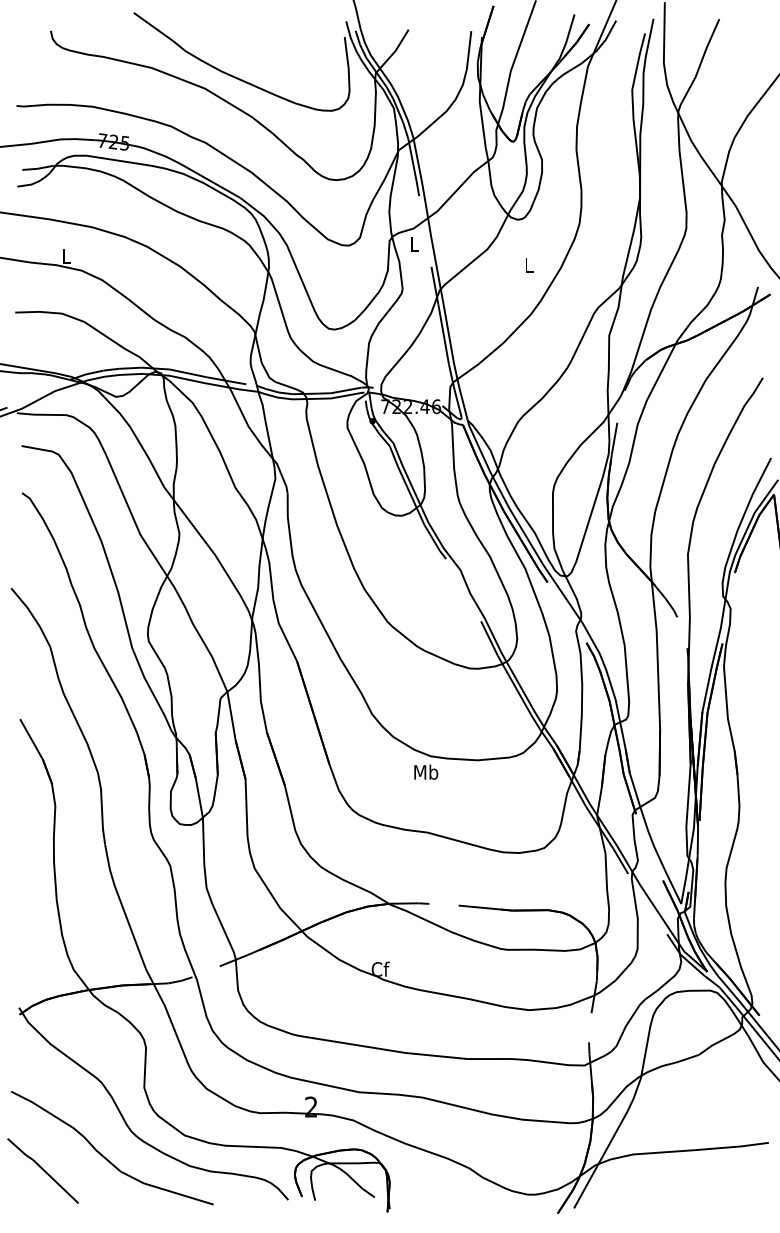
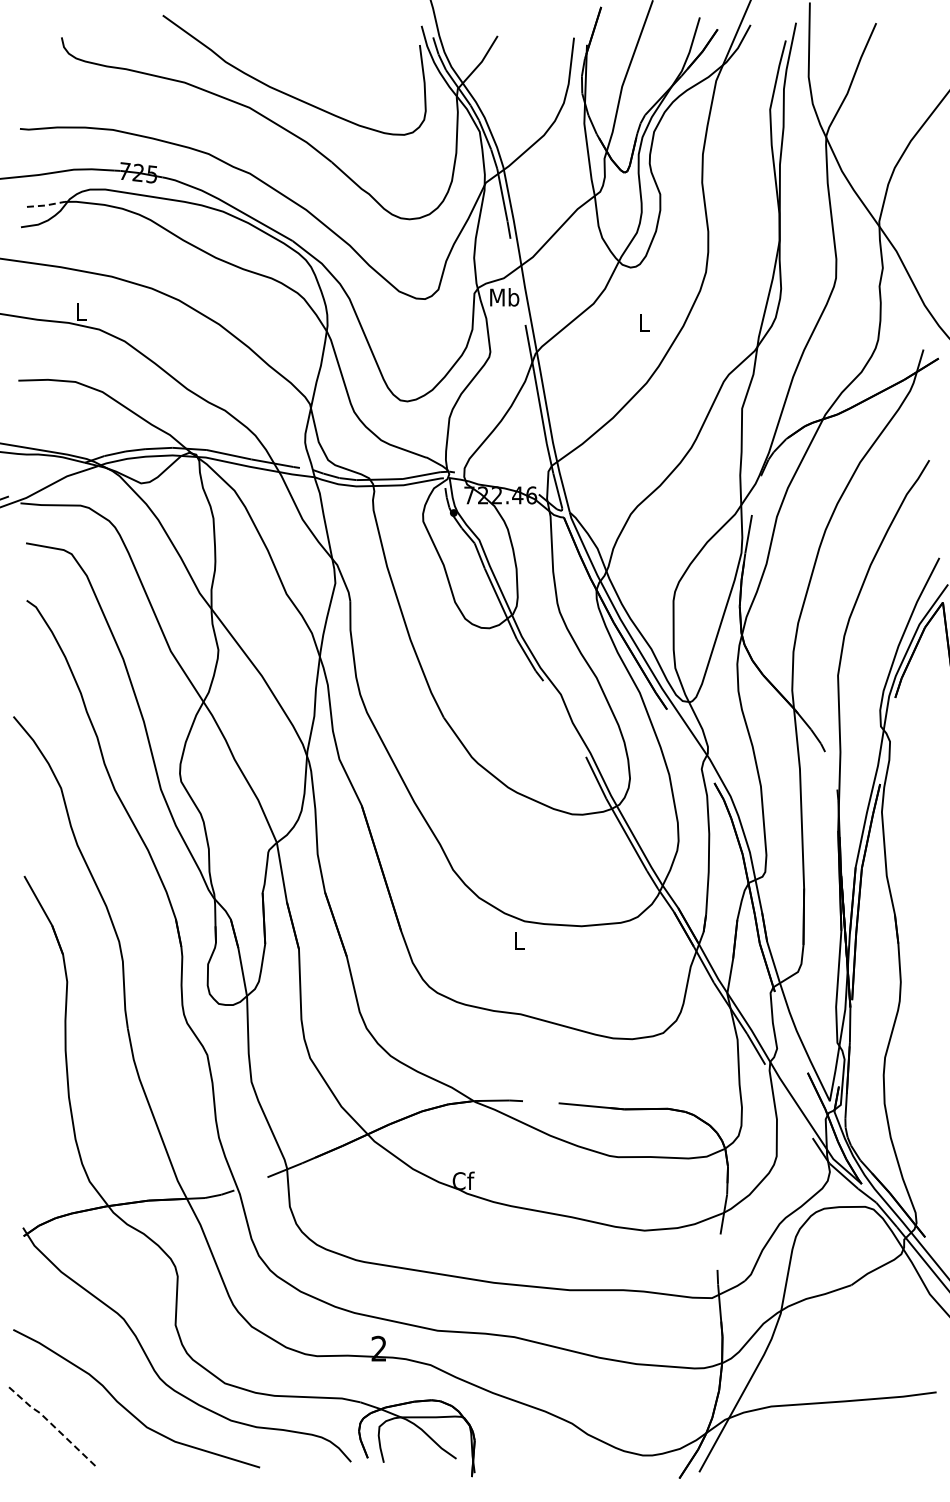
line: (37, 168) -> (45, 205), solid -> dashed
text: (414, 244) -> (504, 297), L -> Mb
text: (425, 772) -> (518, 940), Mb -> L
line: (43, 1170) -> (52, 1425), solid -> dashed

